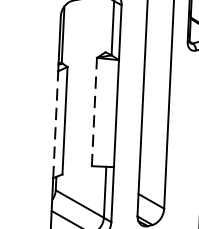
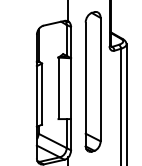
line: (94, 112) -> (58, 88), dashed -> solid
line: (55, 124) -> (36, 96), dashed -> solid

